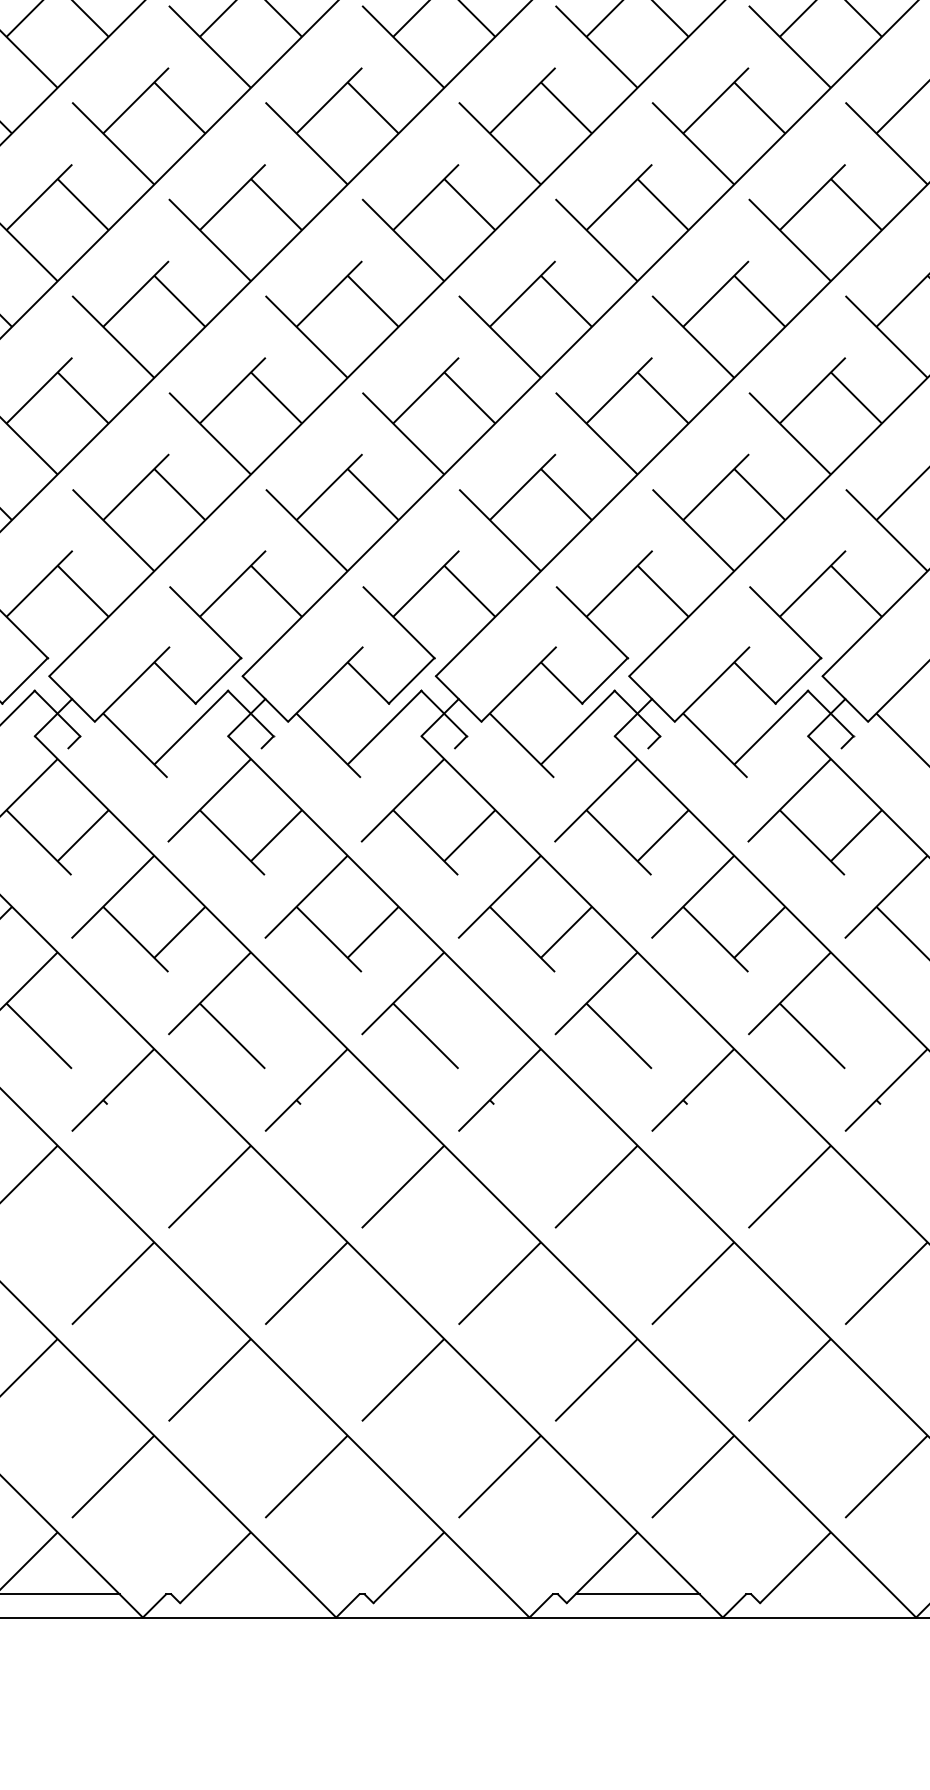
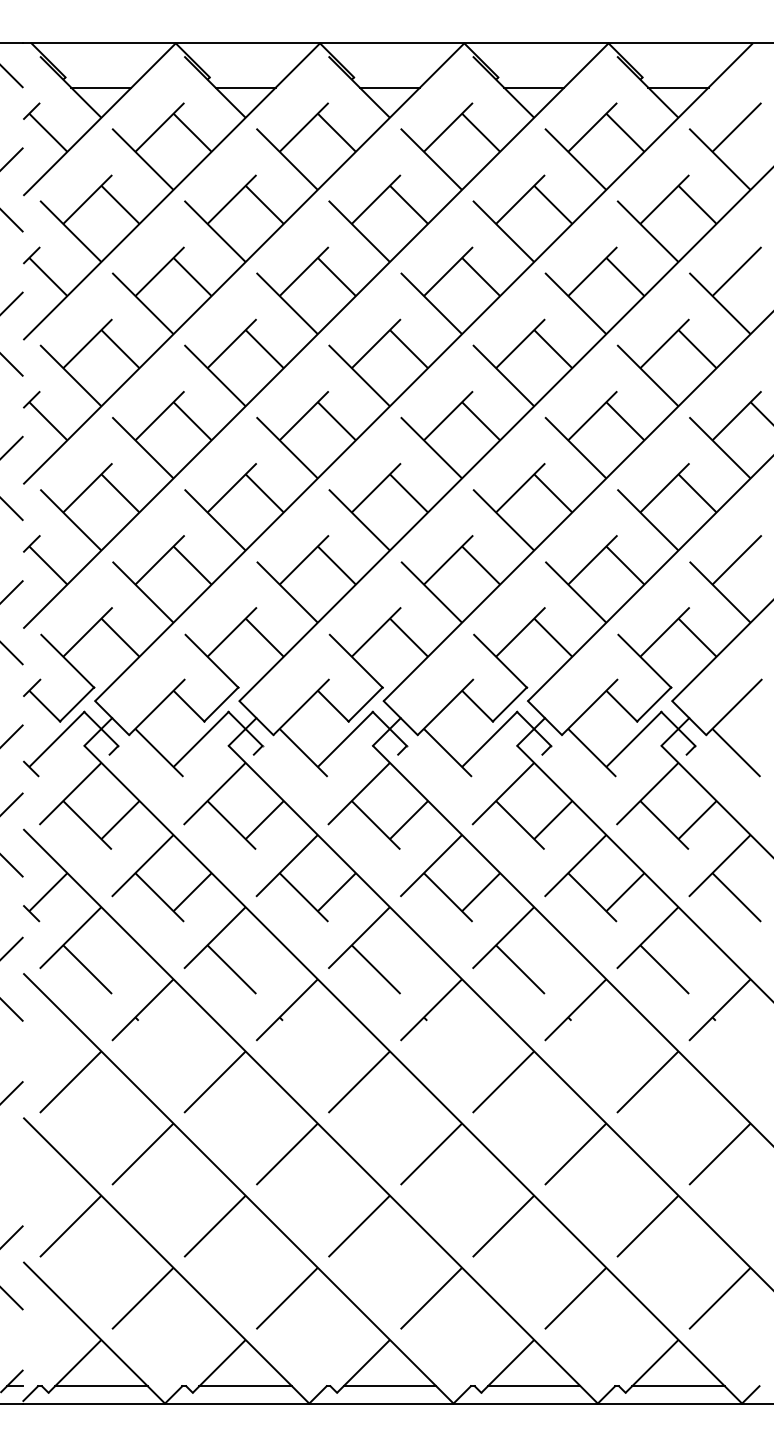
line: (250, 1594) -> (245, 1386), added
line: (443, 1594) -> (389, 1386), added
line: (830, 1594) -> (678, 1386), added

